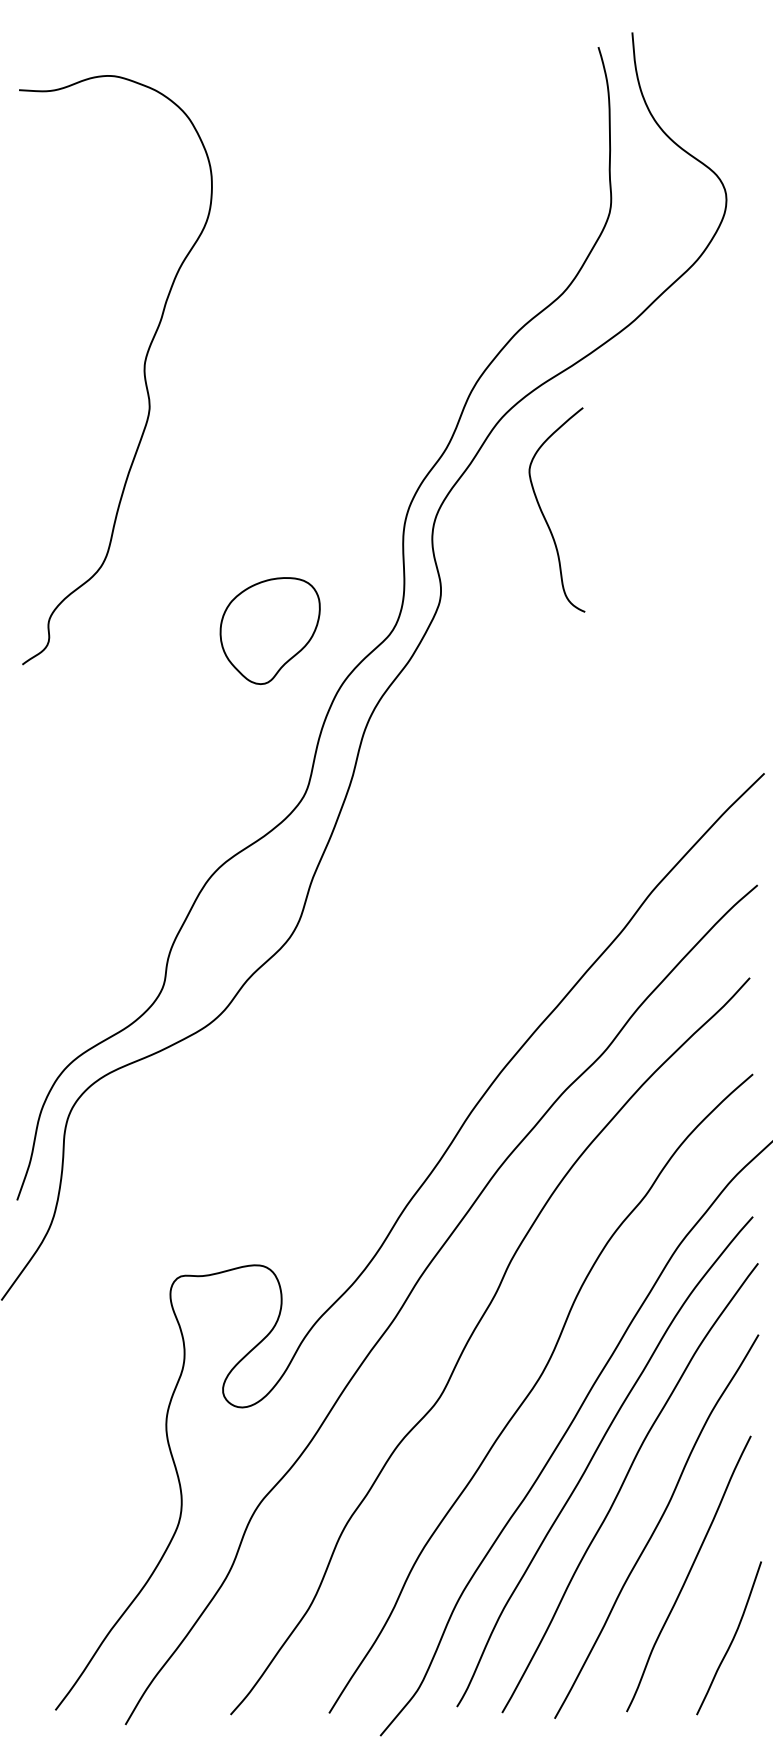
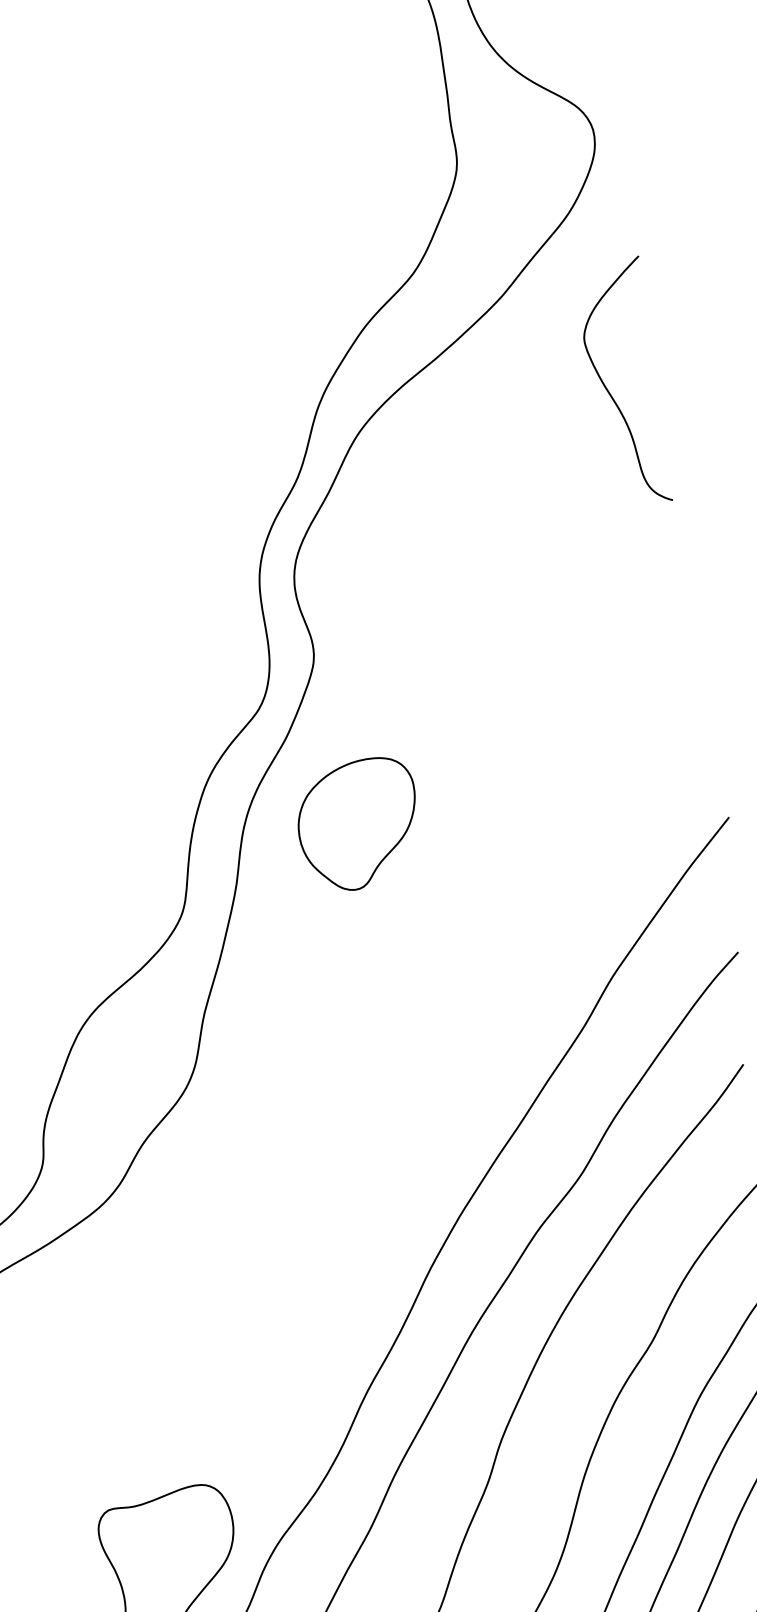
curve: (544, 515) -> (609, 390), moved
part: (269, 630) -> (357, 824), moved

